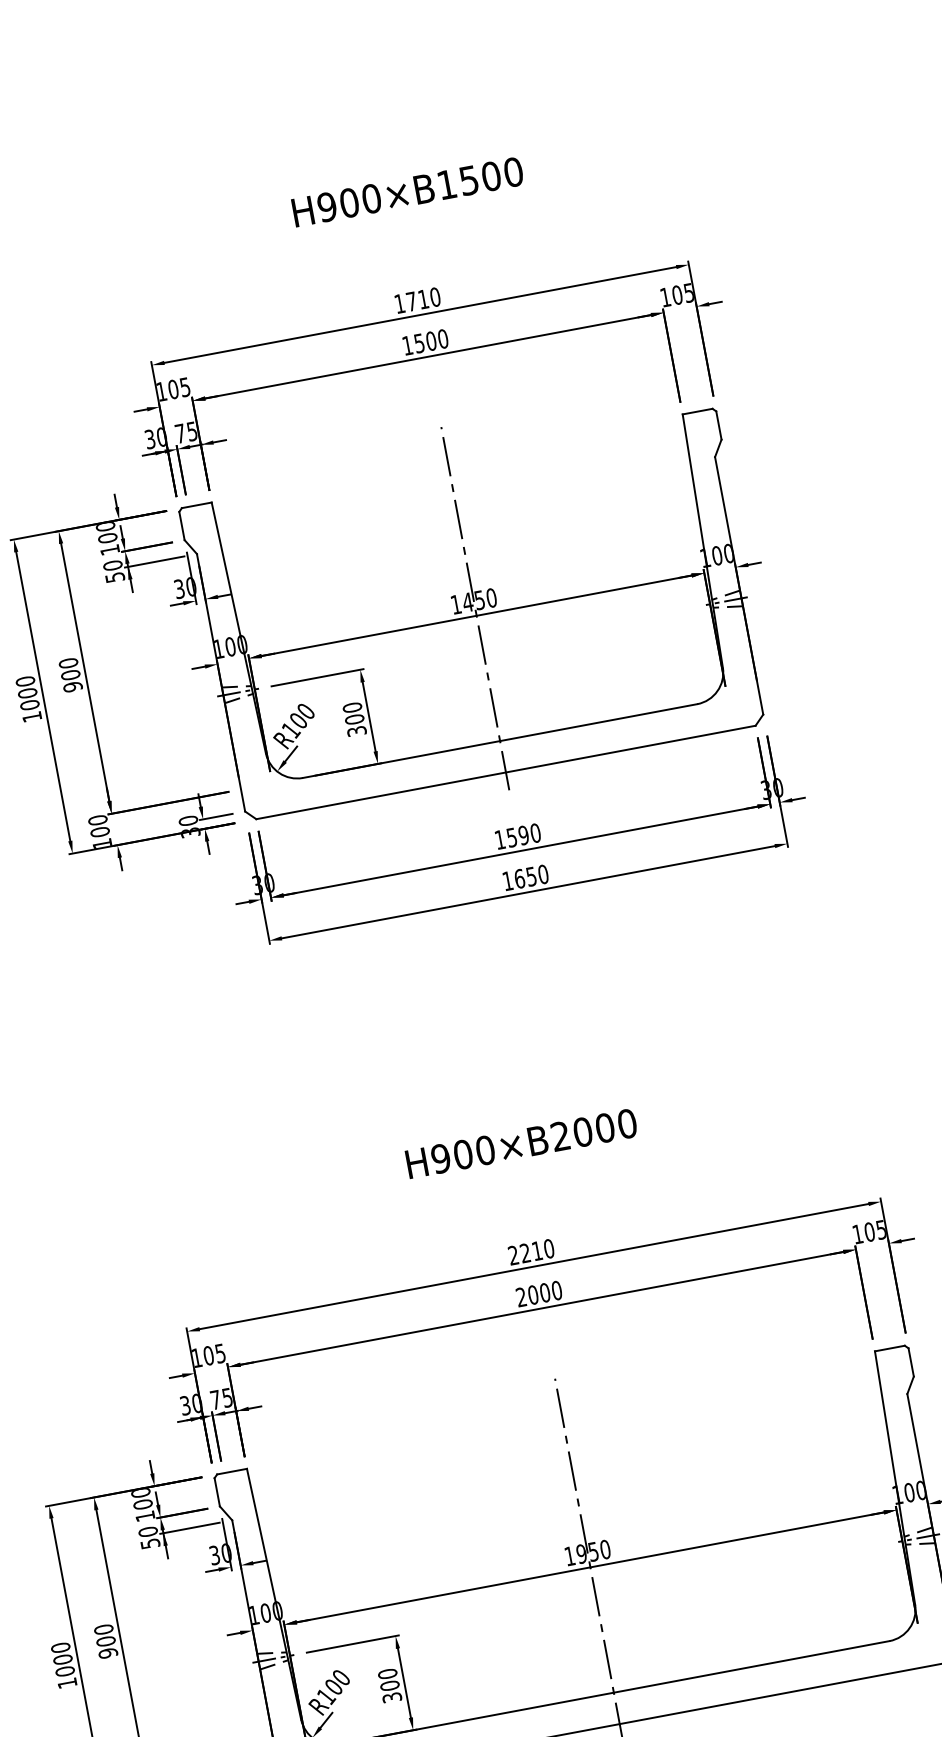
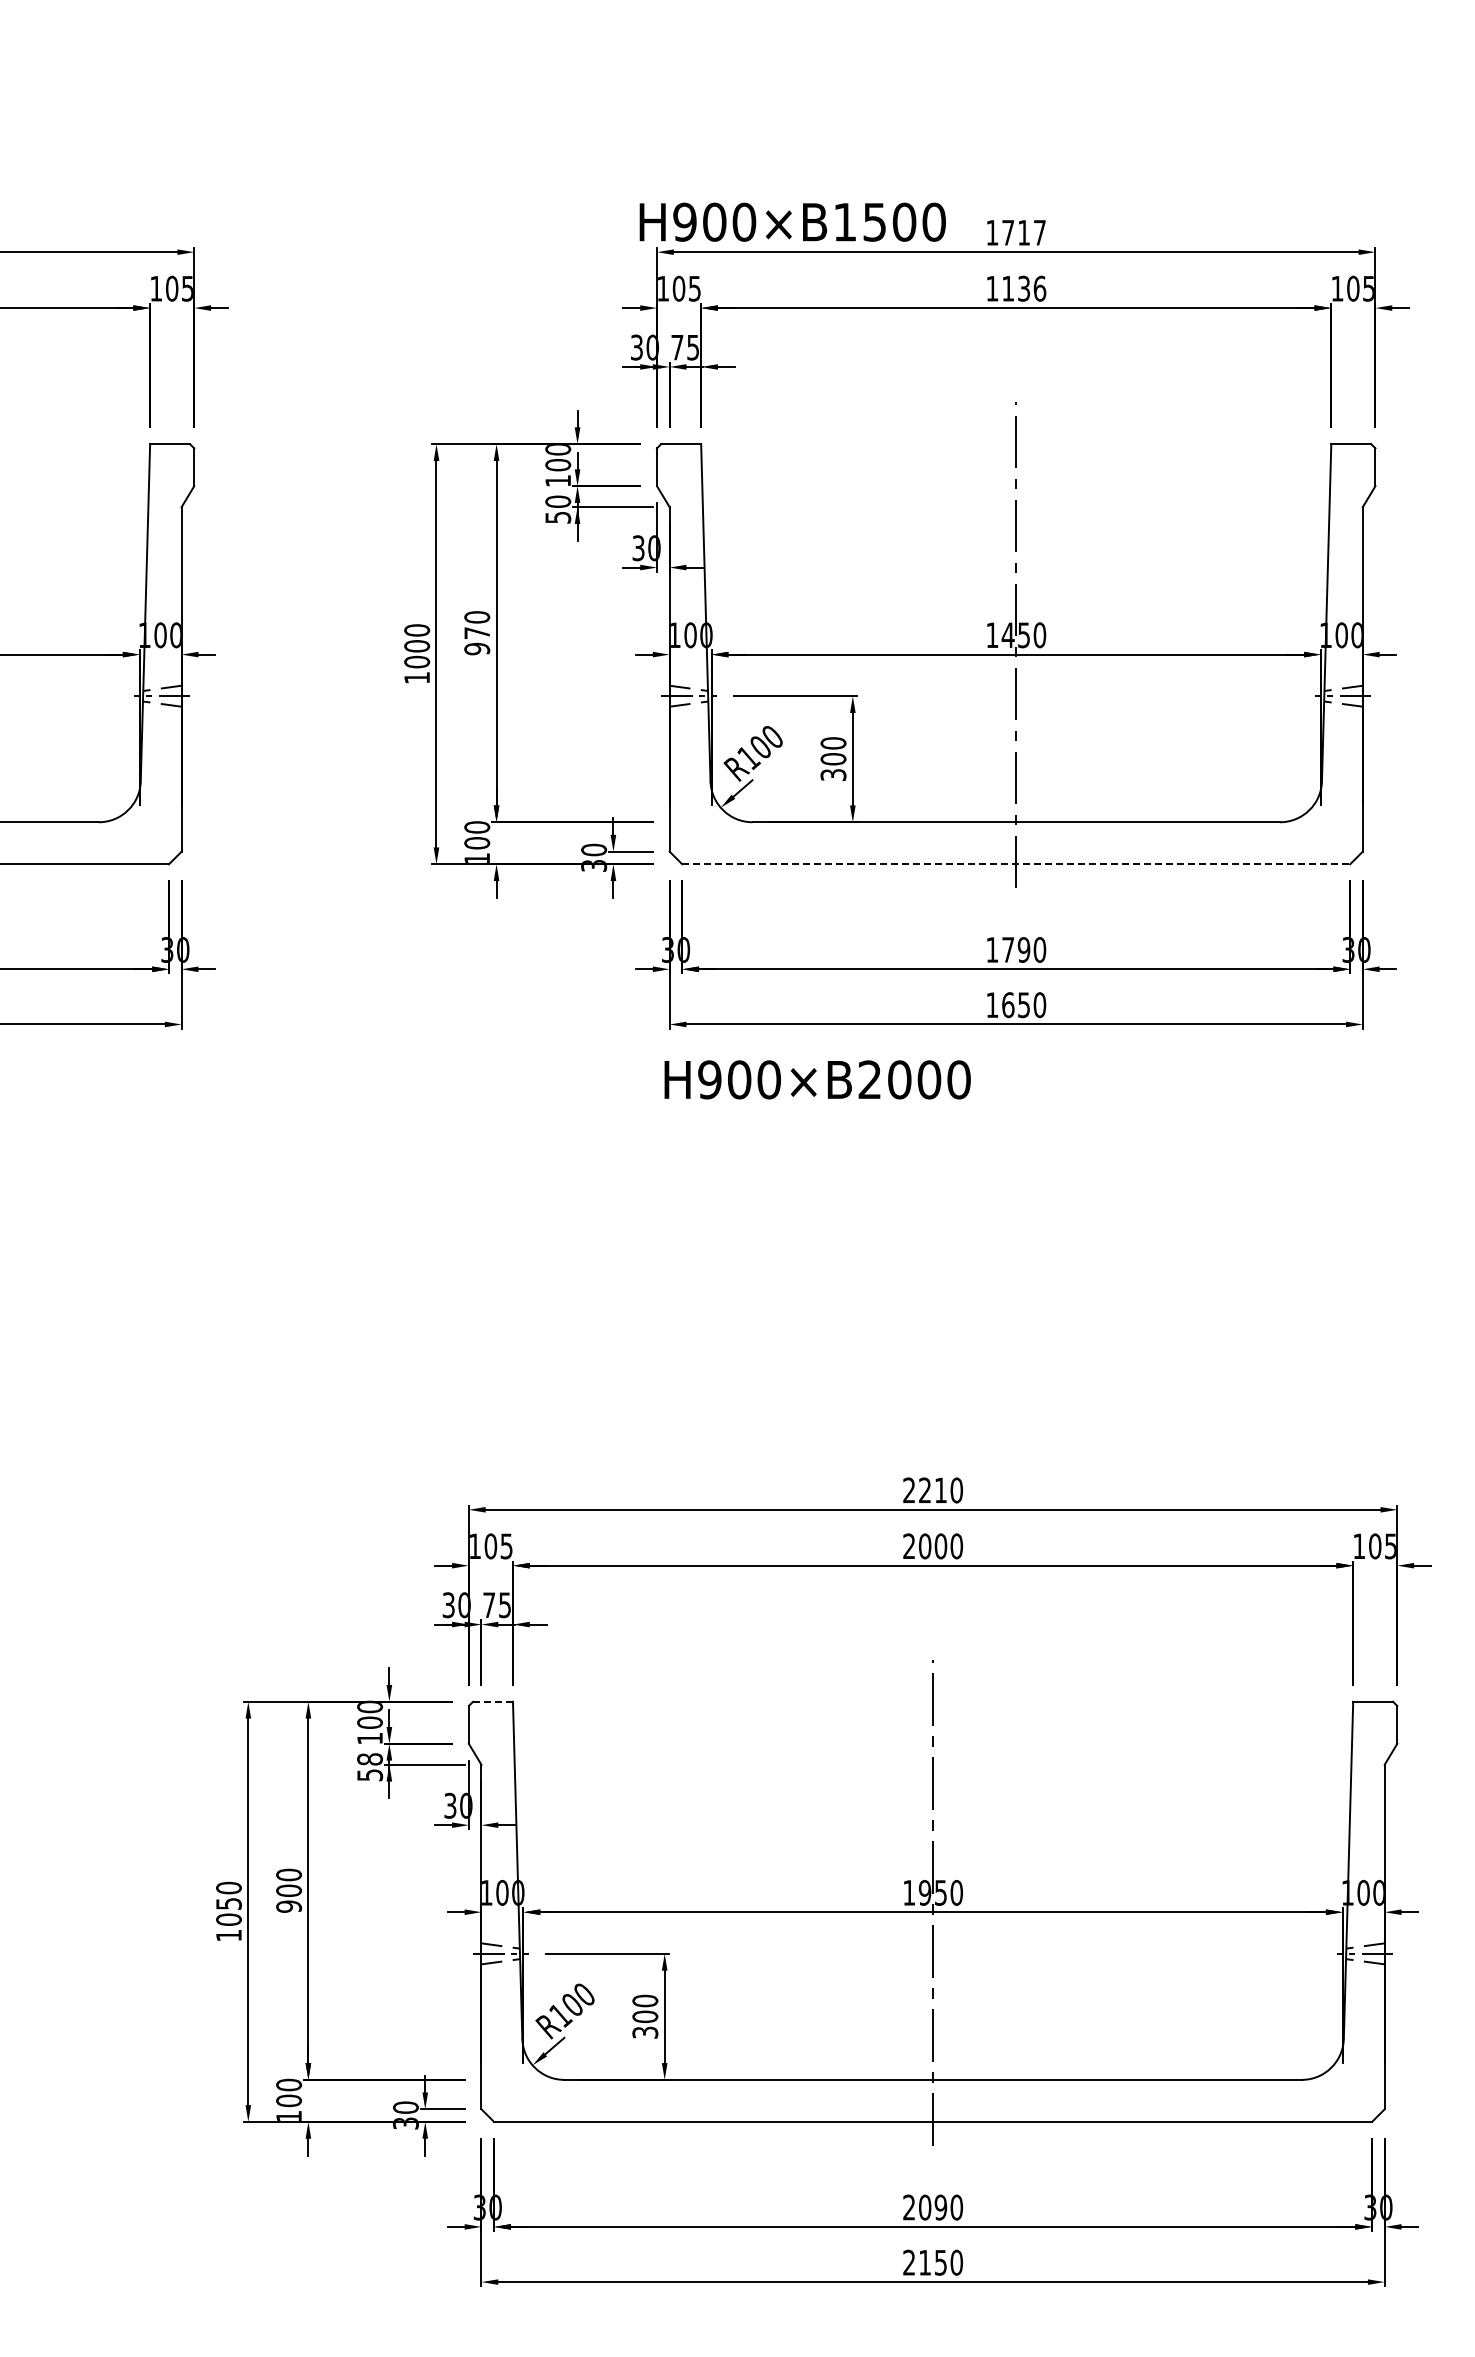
text: (407, 191) -> (792, 221), moved
text: (434, 297) -> (1039, 232), 1710 -> 1717
text: (431, 340) -> (1024, 288), 1500 -> 1136
text: (71, 675) -> (477, 633), 900 -> 970
line: (506, 772) -> (1016, 864), solid -> dashed
text: (512, 837) -> (1008, 949), 1590 -> 1790
text: (521, 1143) -> (817, 1079), moved
line: (232, 1471) -> (493, 1701), solid -> dashed
text: (147, 1532) -> (369, 1759), 50 -> 58
text: (62, 1659) -> (228, 1903), 1000 -> 1050

